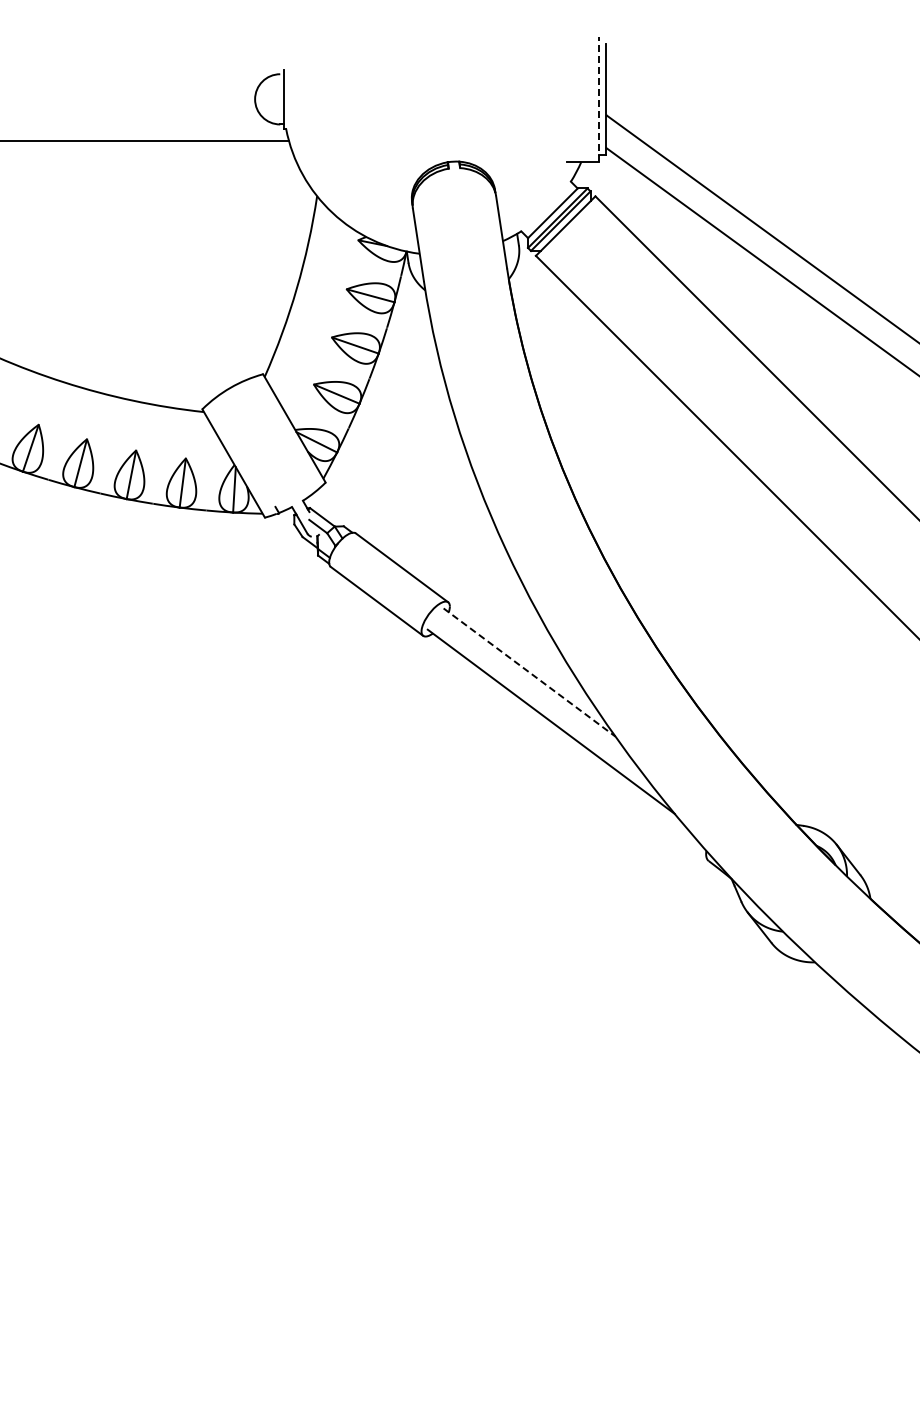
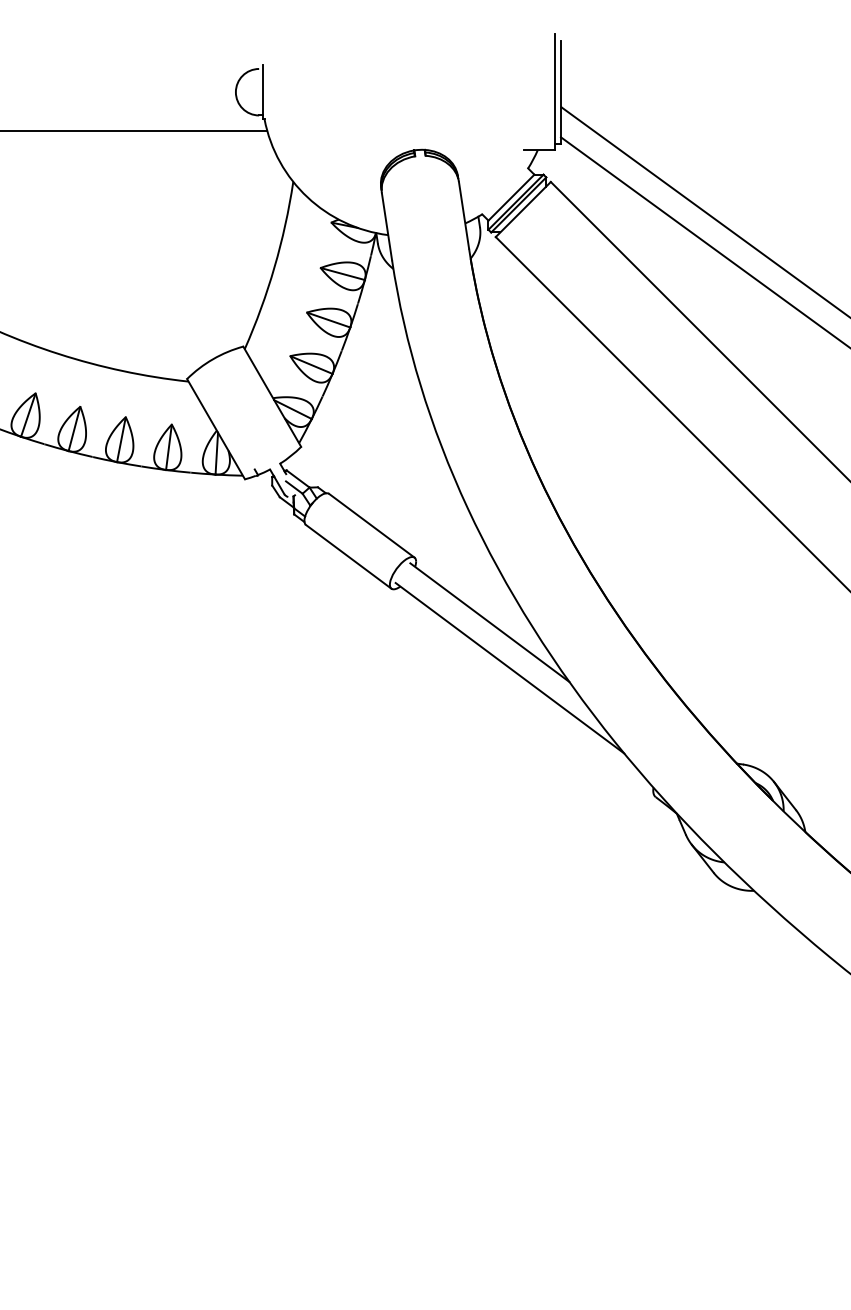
line: (599, 99) -> (554, 92), dashed -> solid
line: (529, 672) -> (489, 622), dashed -> solid

